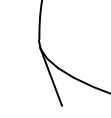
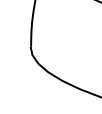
line: (50, 76) -> (41, 79), removed

